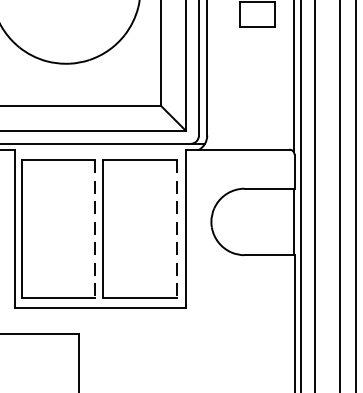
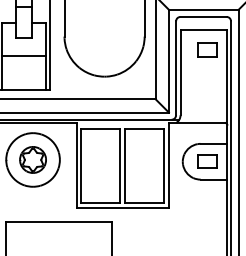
part: (257, 221) -> (207, 161), added
line: (95, 230) -> (120, 166), dashed -> solid
line: (177, 230) -> (164, 166), dashed -> solid

